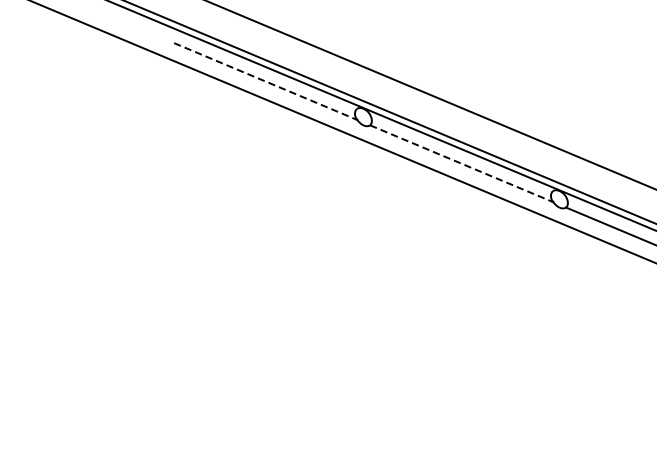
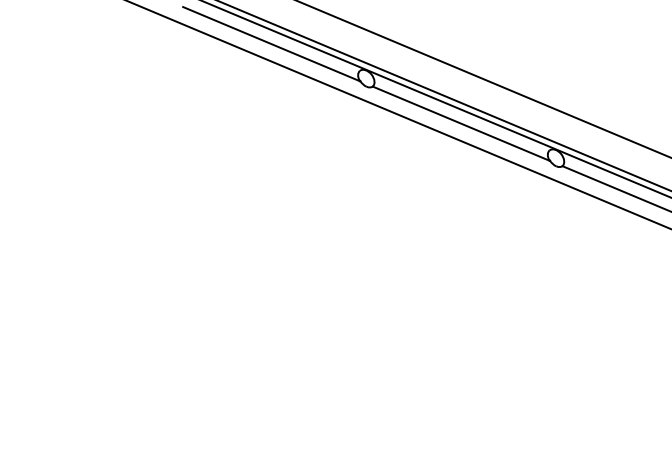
line: (265, 81) -> (271, 44), dashed -> solid
line: (461, 163) -> (461, 123), dashed -> solid

